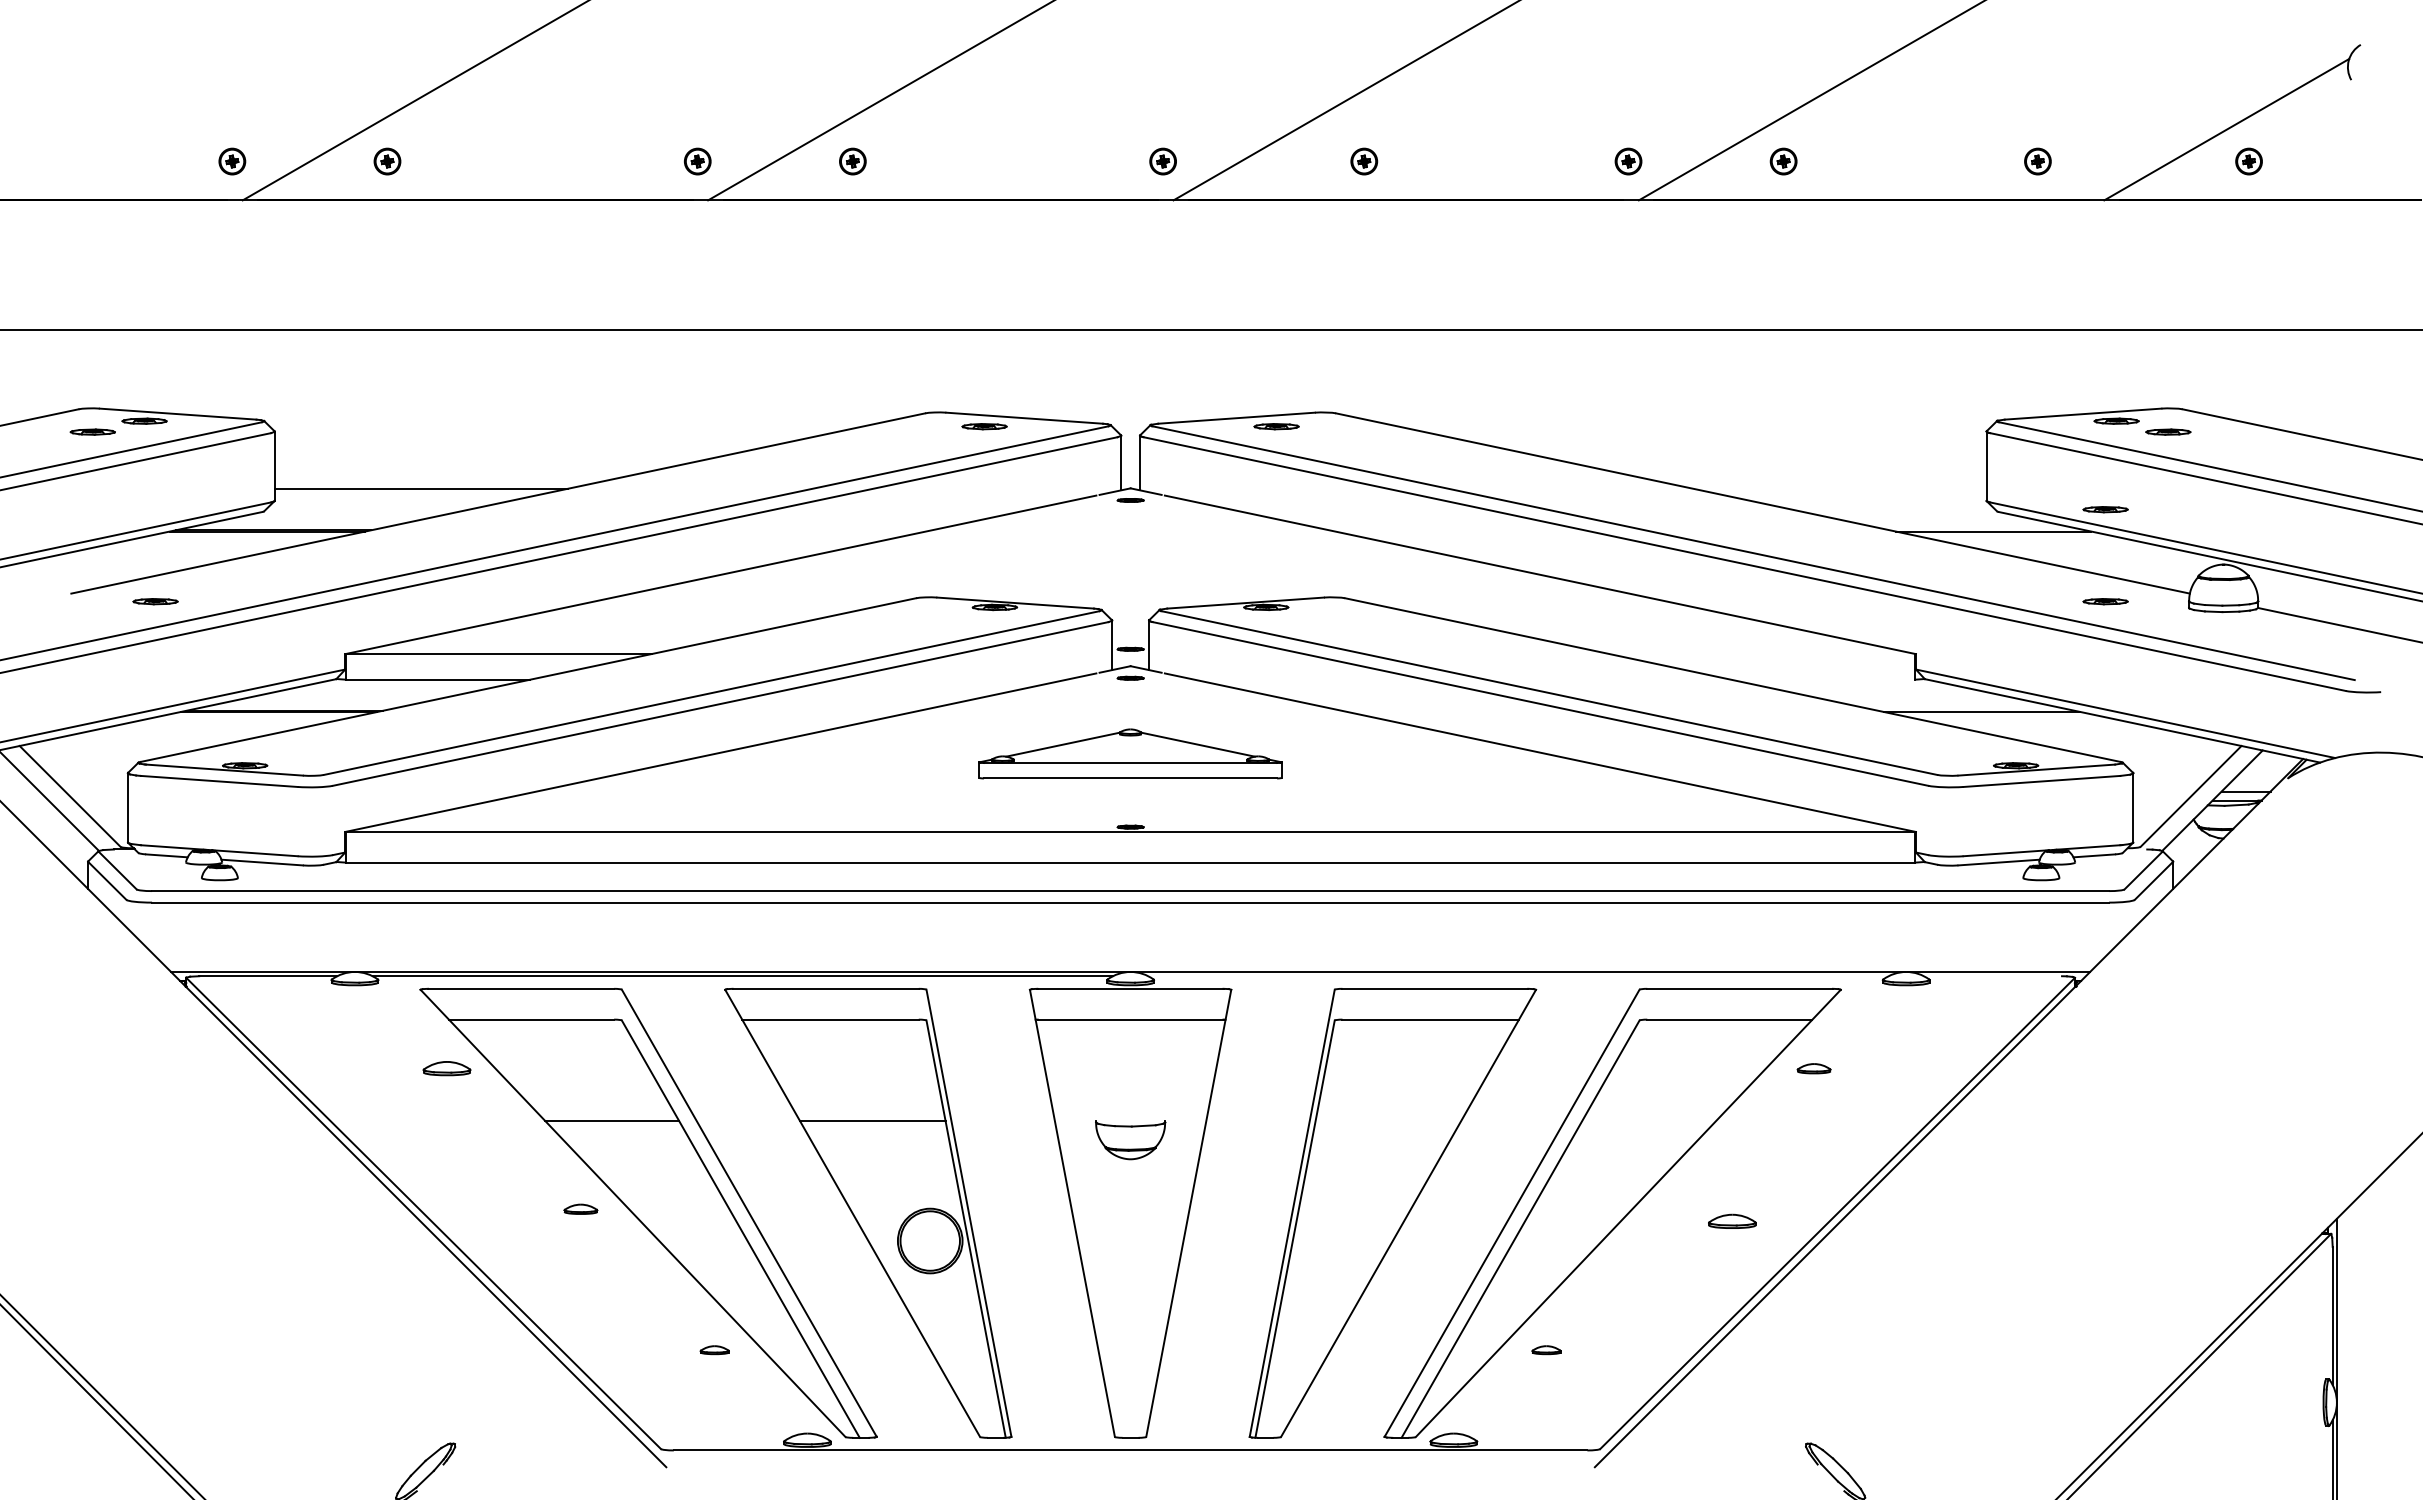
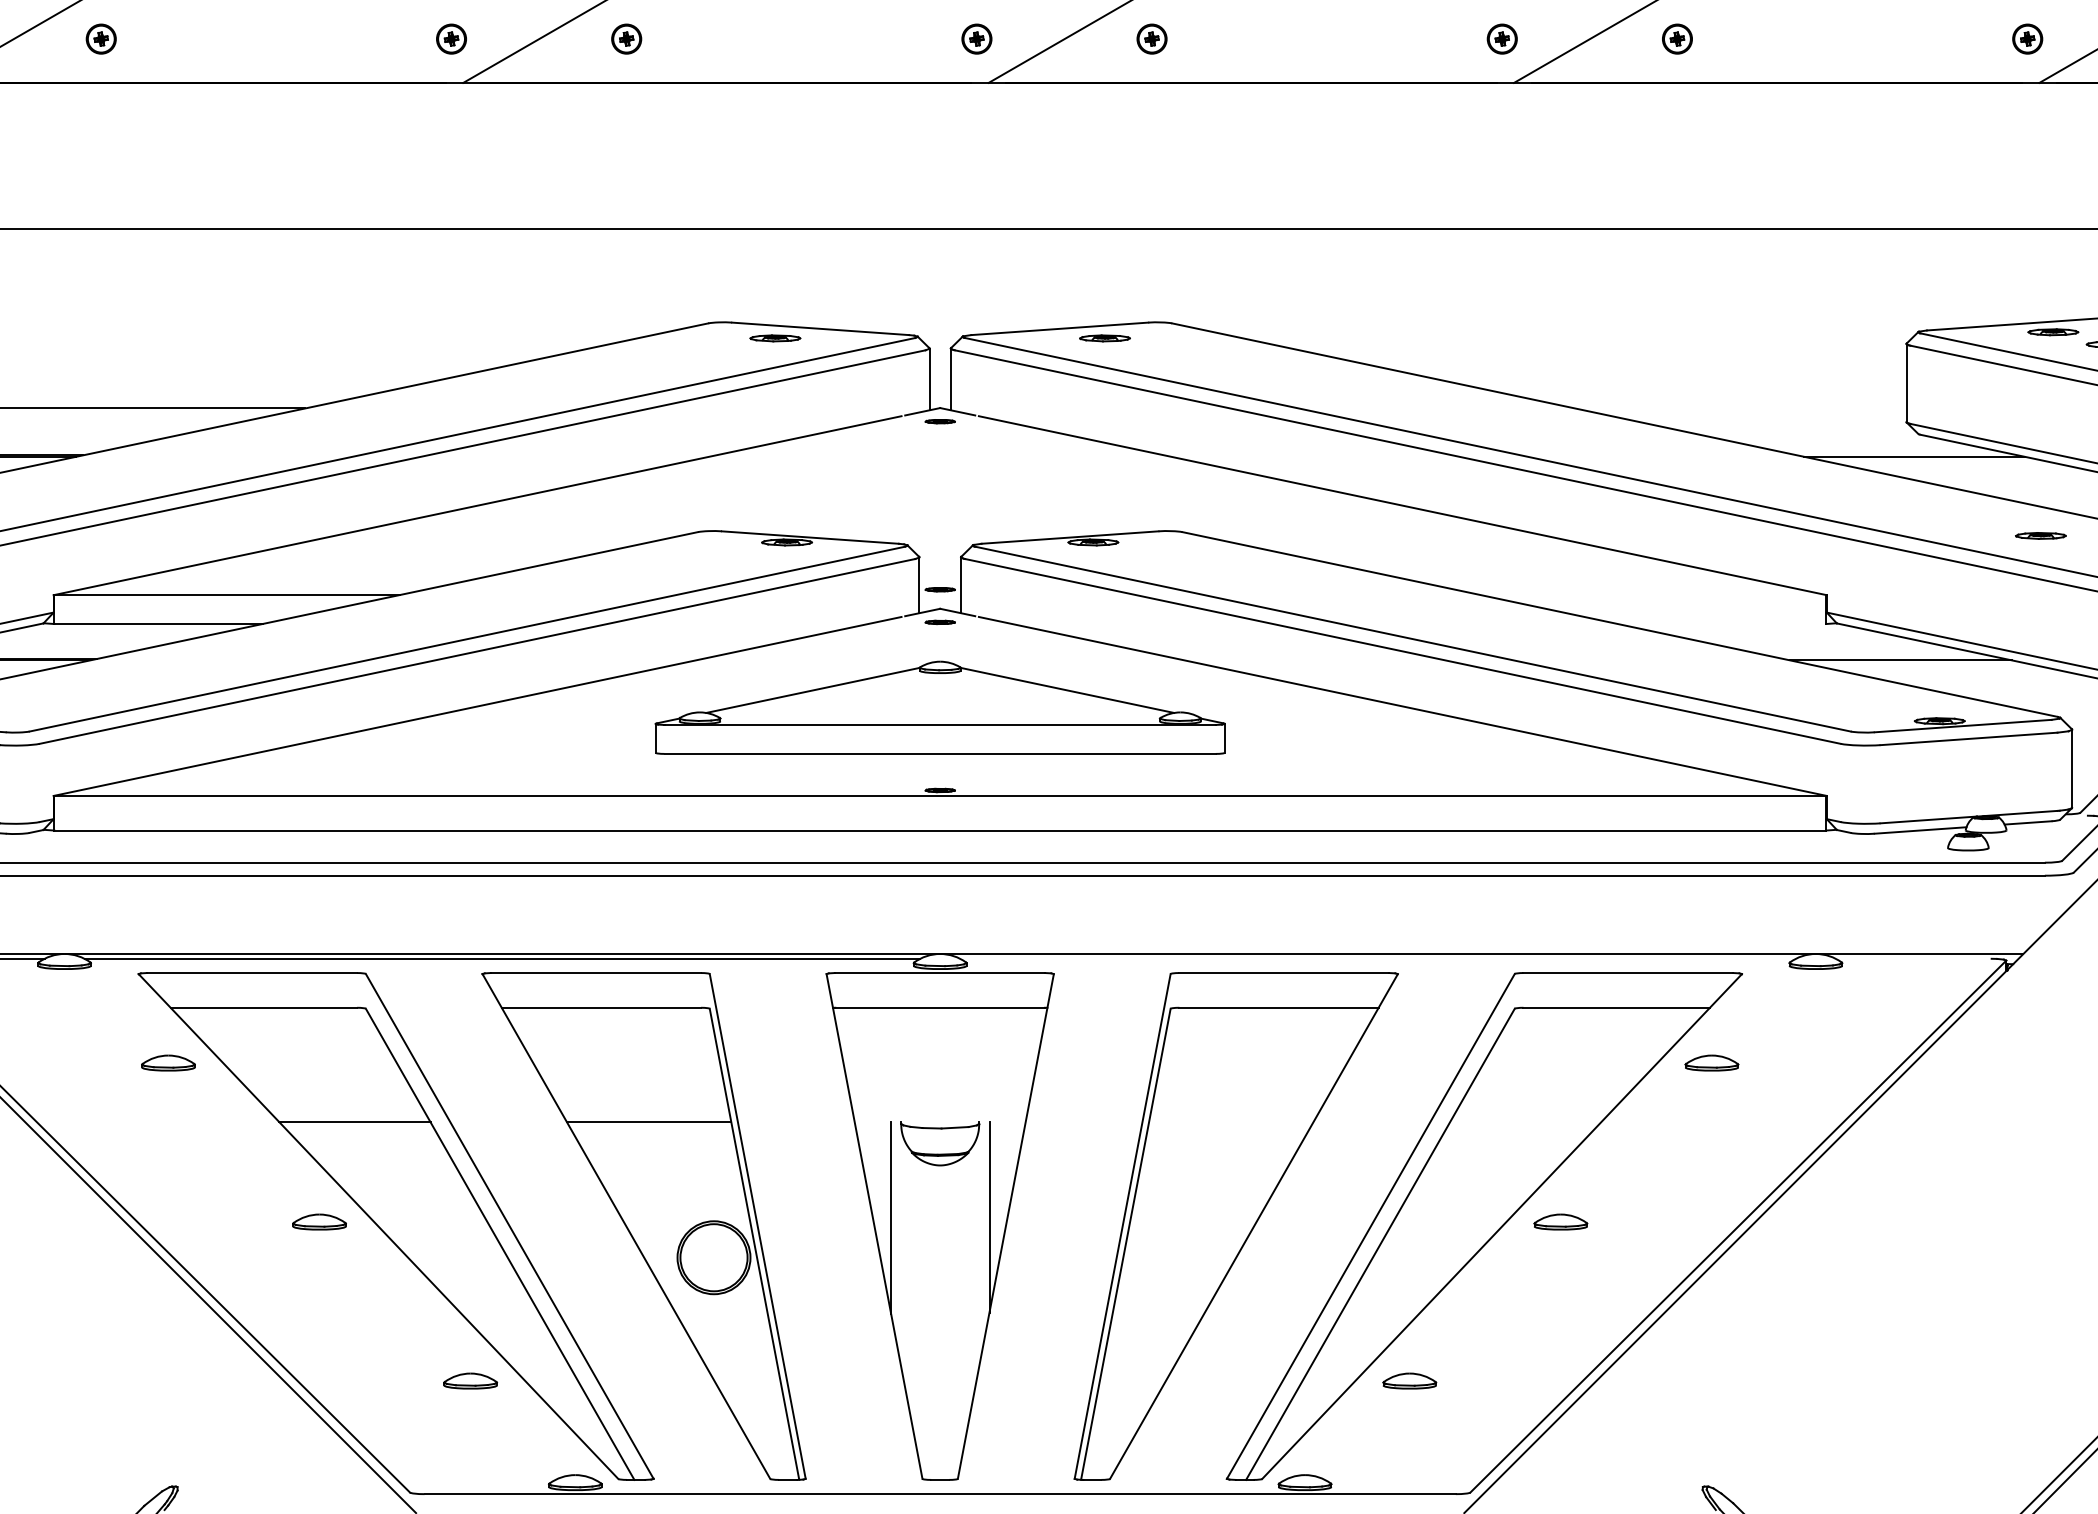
part: (1364, 161) -> (1152, 39), moved
part: (2037, 161) -> (2027, 39), moved
part: (2105, 509) -> (2040, 431), removed
part: (1130, 753) -> (940, 707), size x1.67
part: (1813, 1068) -> (1711, 1062), size x1.43
line: (1174, 1204) -> (989, 1216), added
line: (1087, 1205) -> (891, 1217), added
part: (580, 1208) -> (319, 1221), size x1.43
part: (1732, 1220) -> (1560, 1221), moved
part: (714, 1349) -> (470, 1380), size x1.67
part: (1546, 1349) -> (1409, 1380), size x1.67

